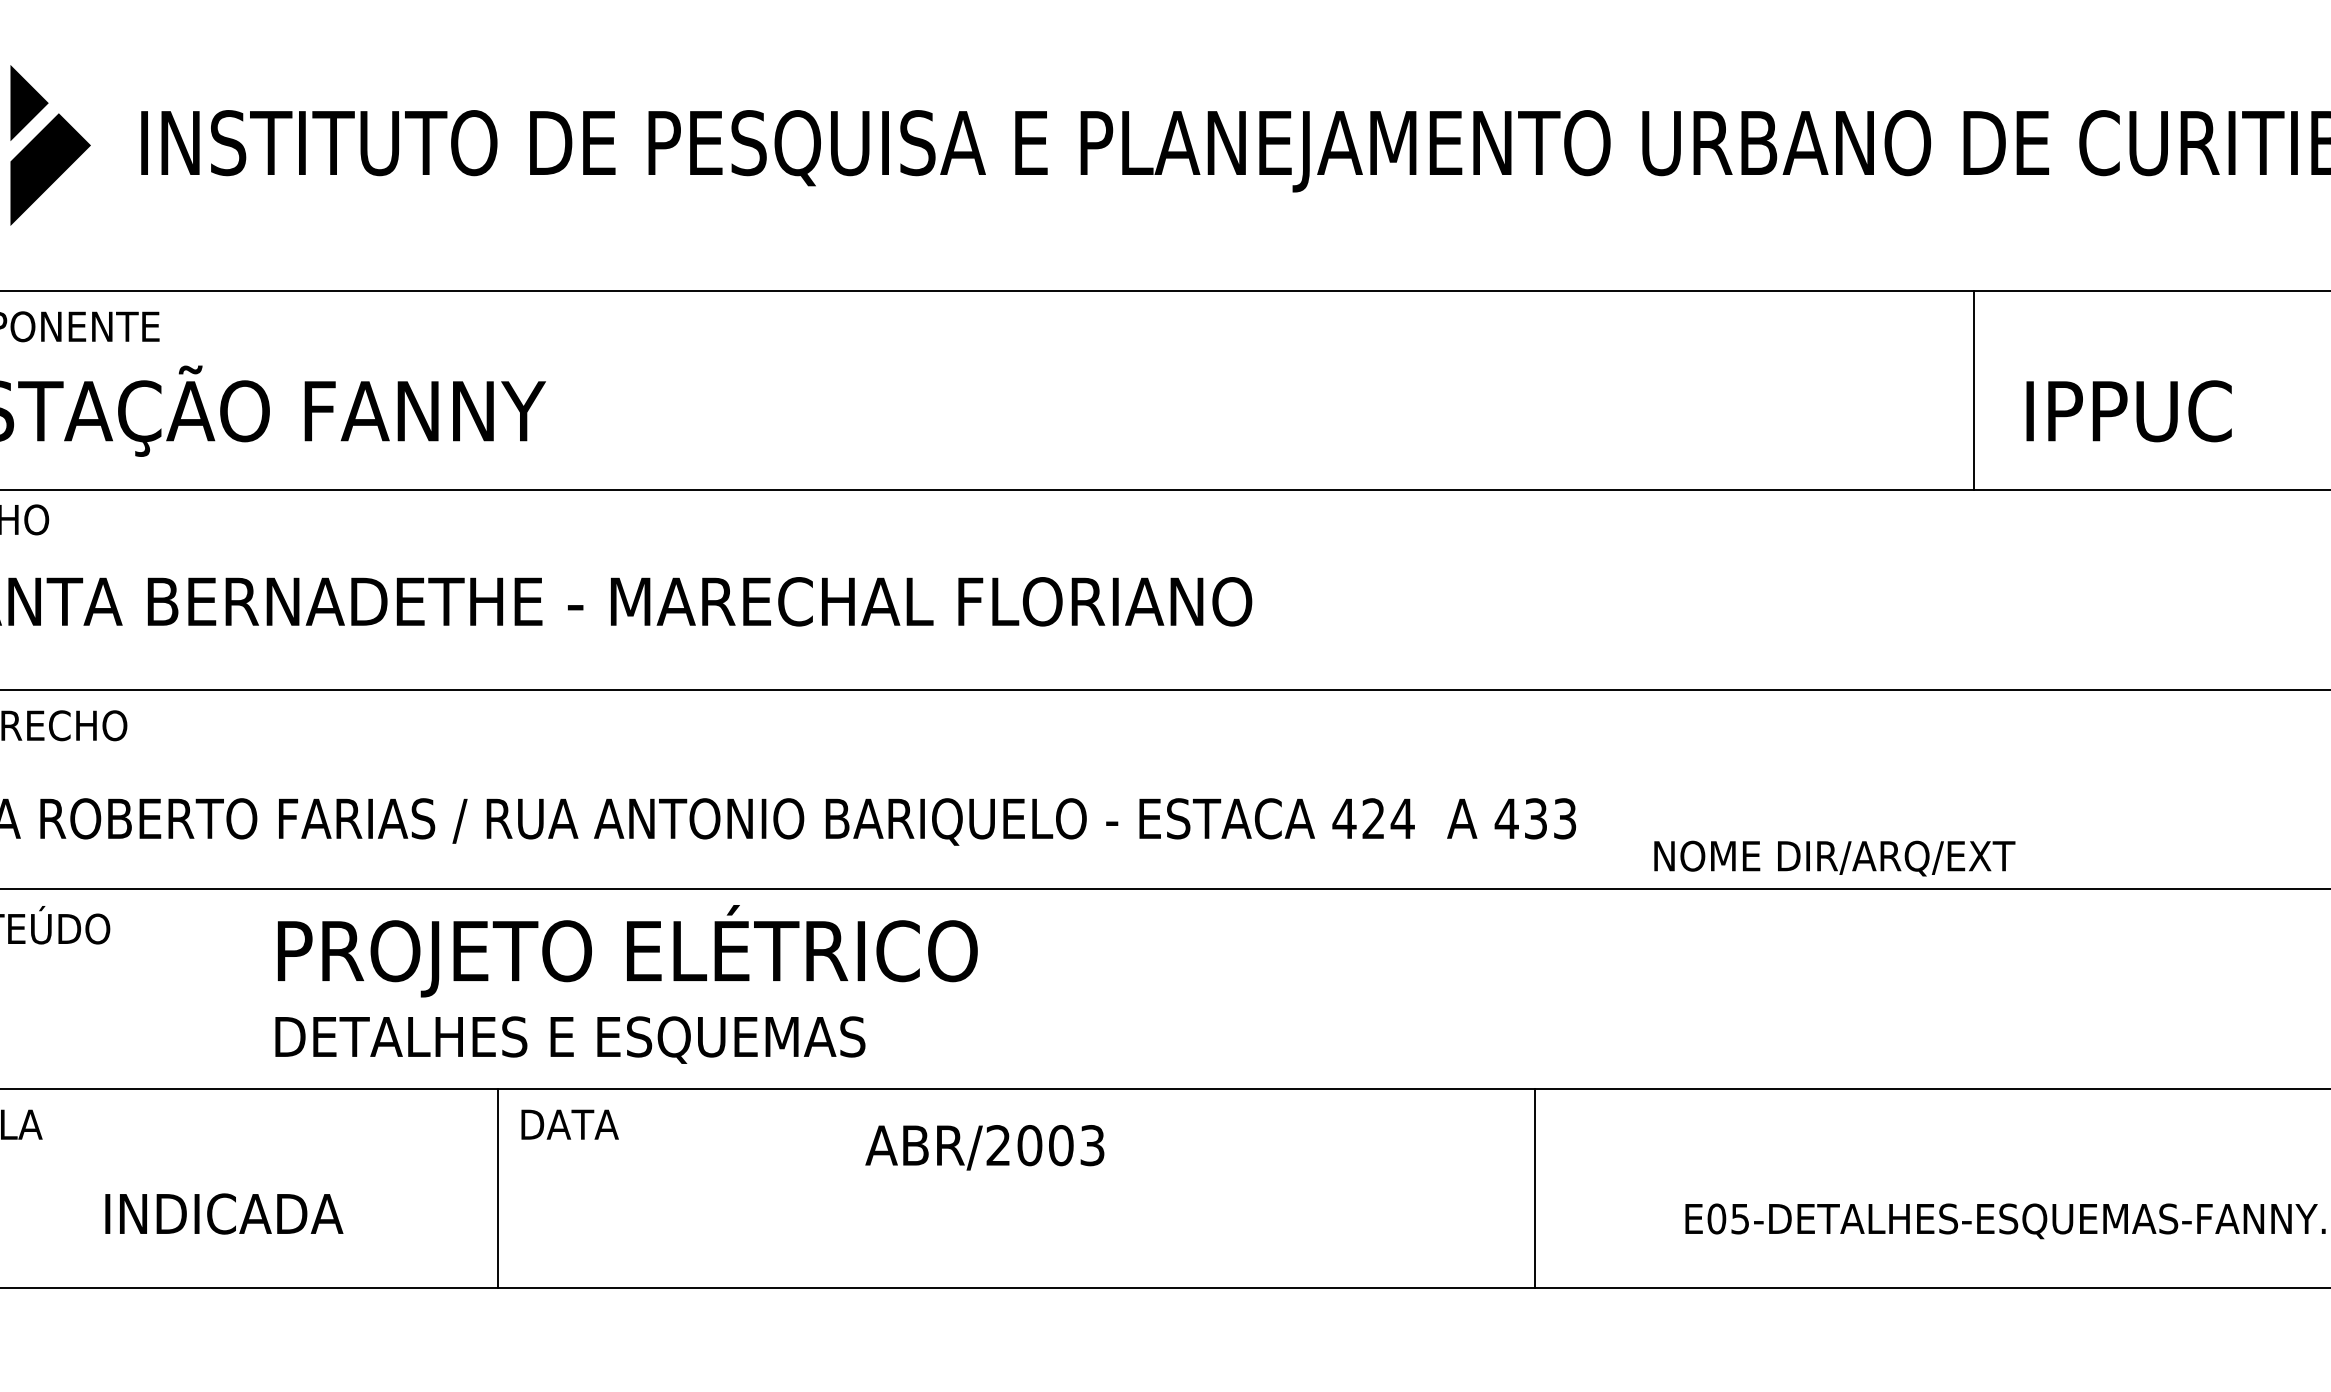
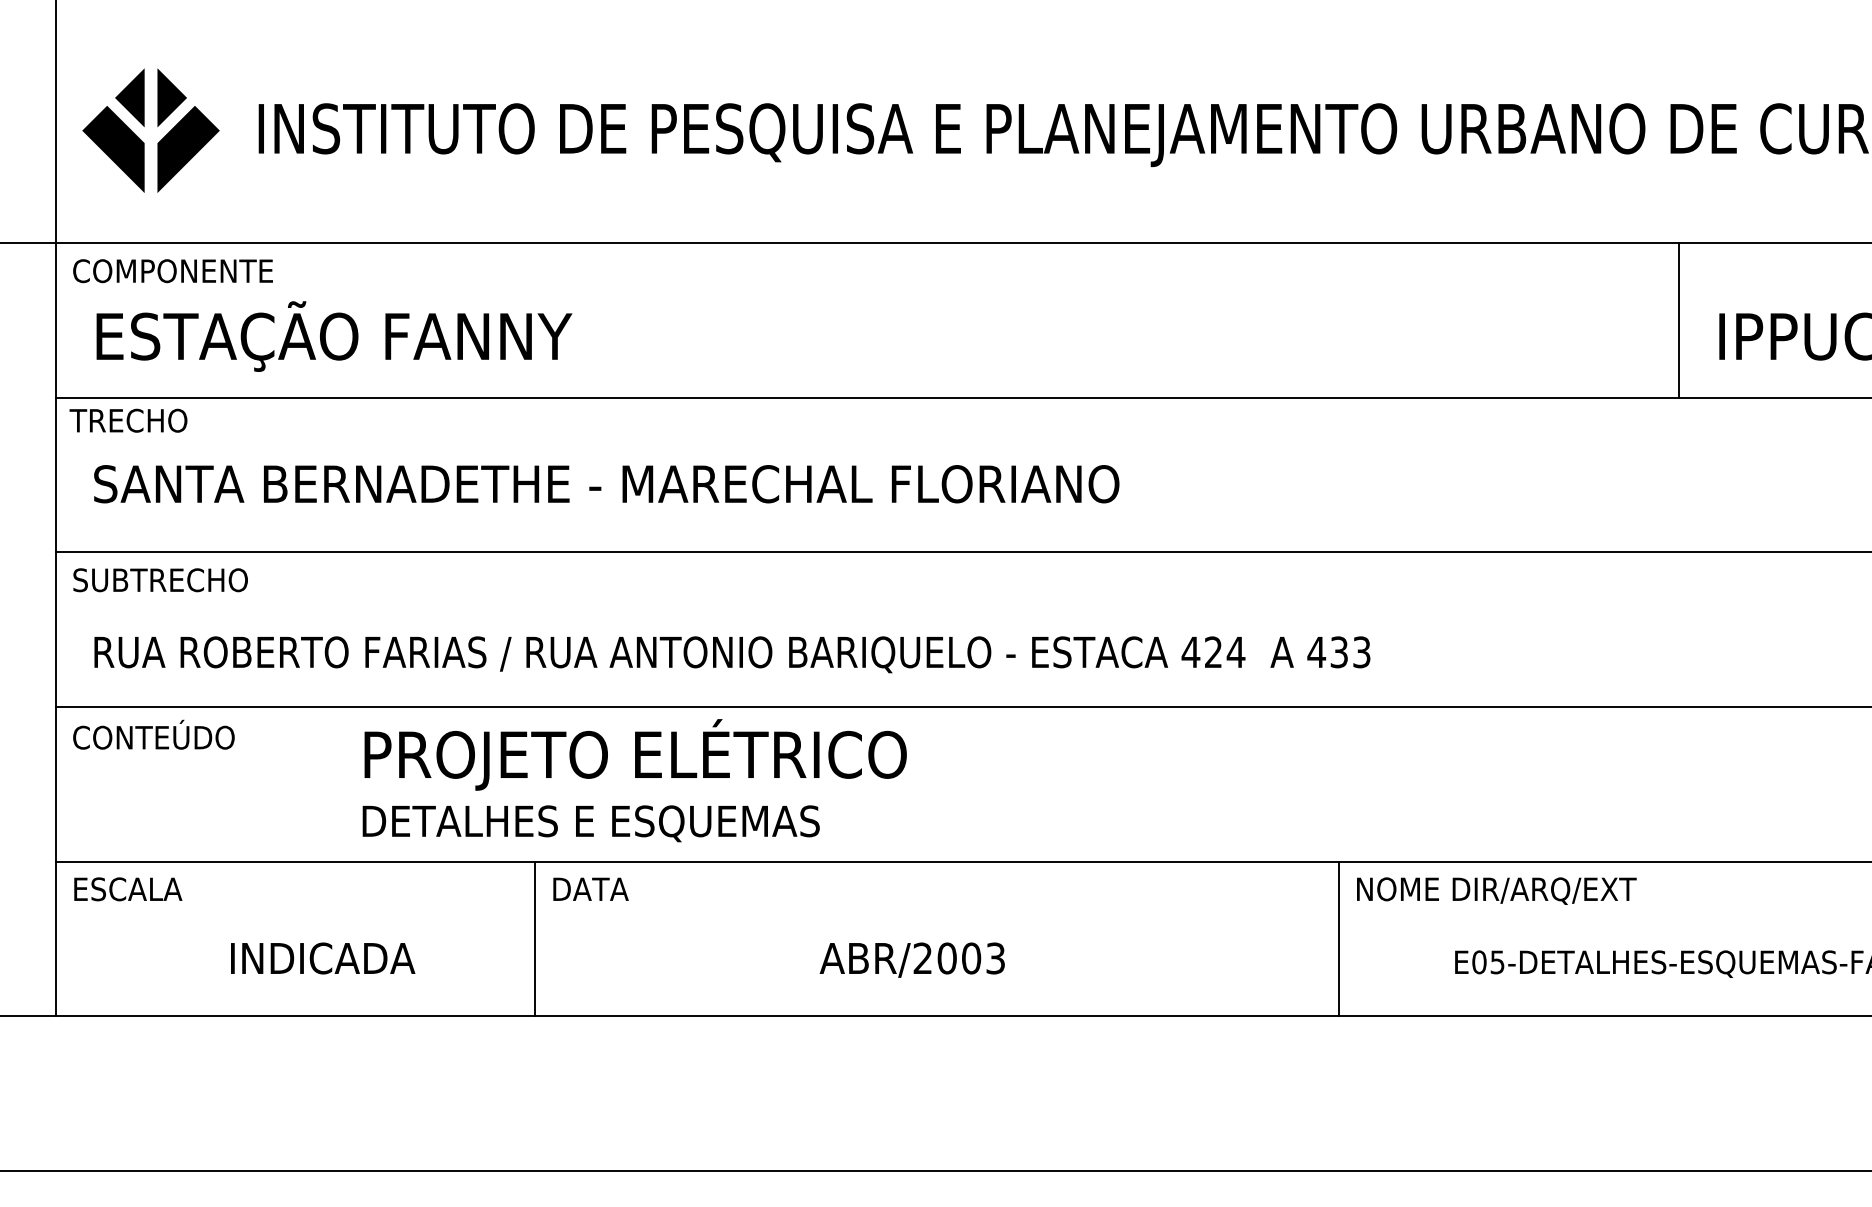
text: (1834, 857) -> (1496, 890), moved
text: (983, 1146) -> (911, 959), moved

